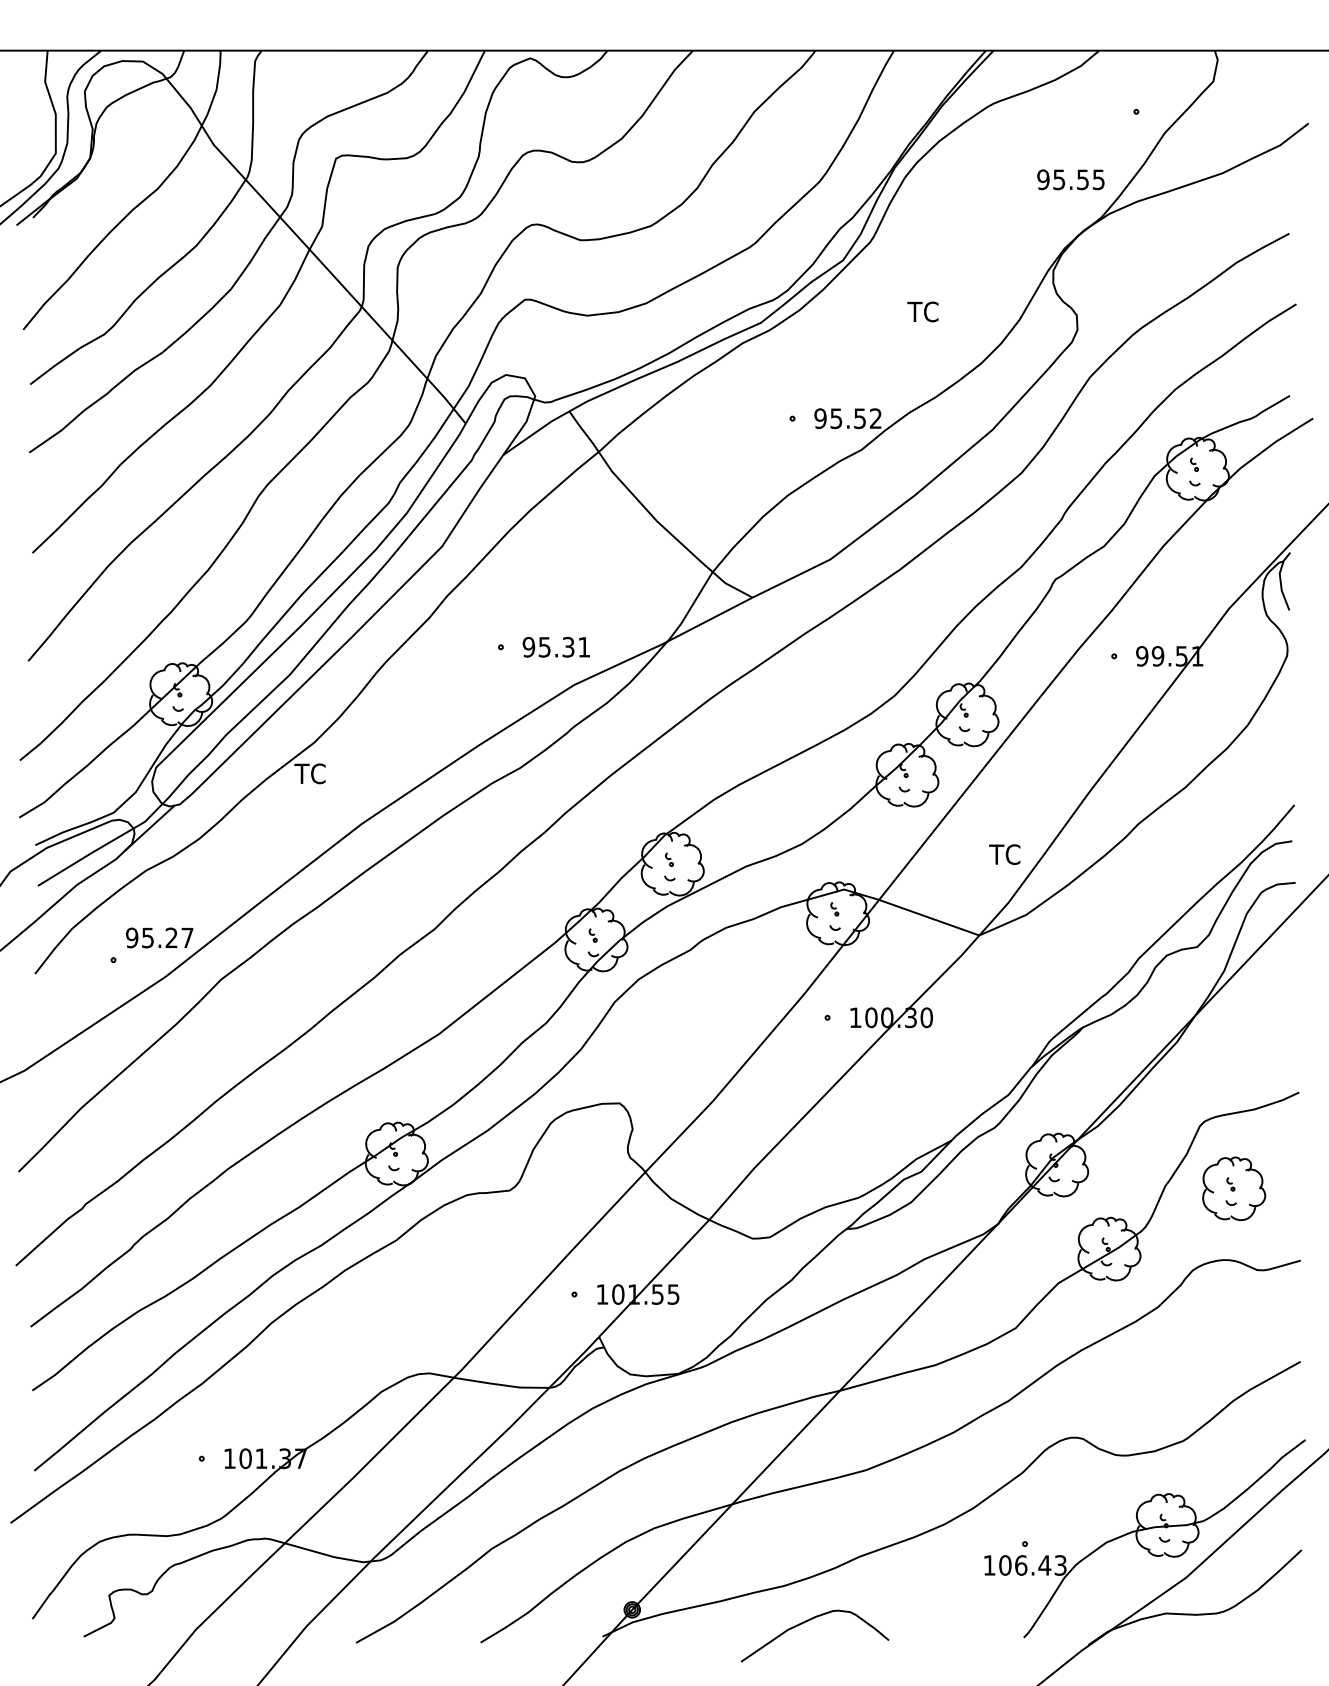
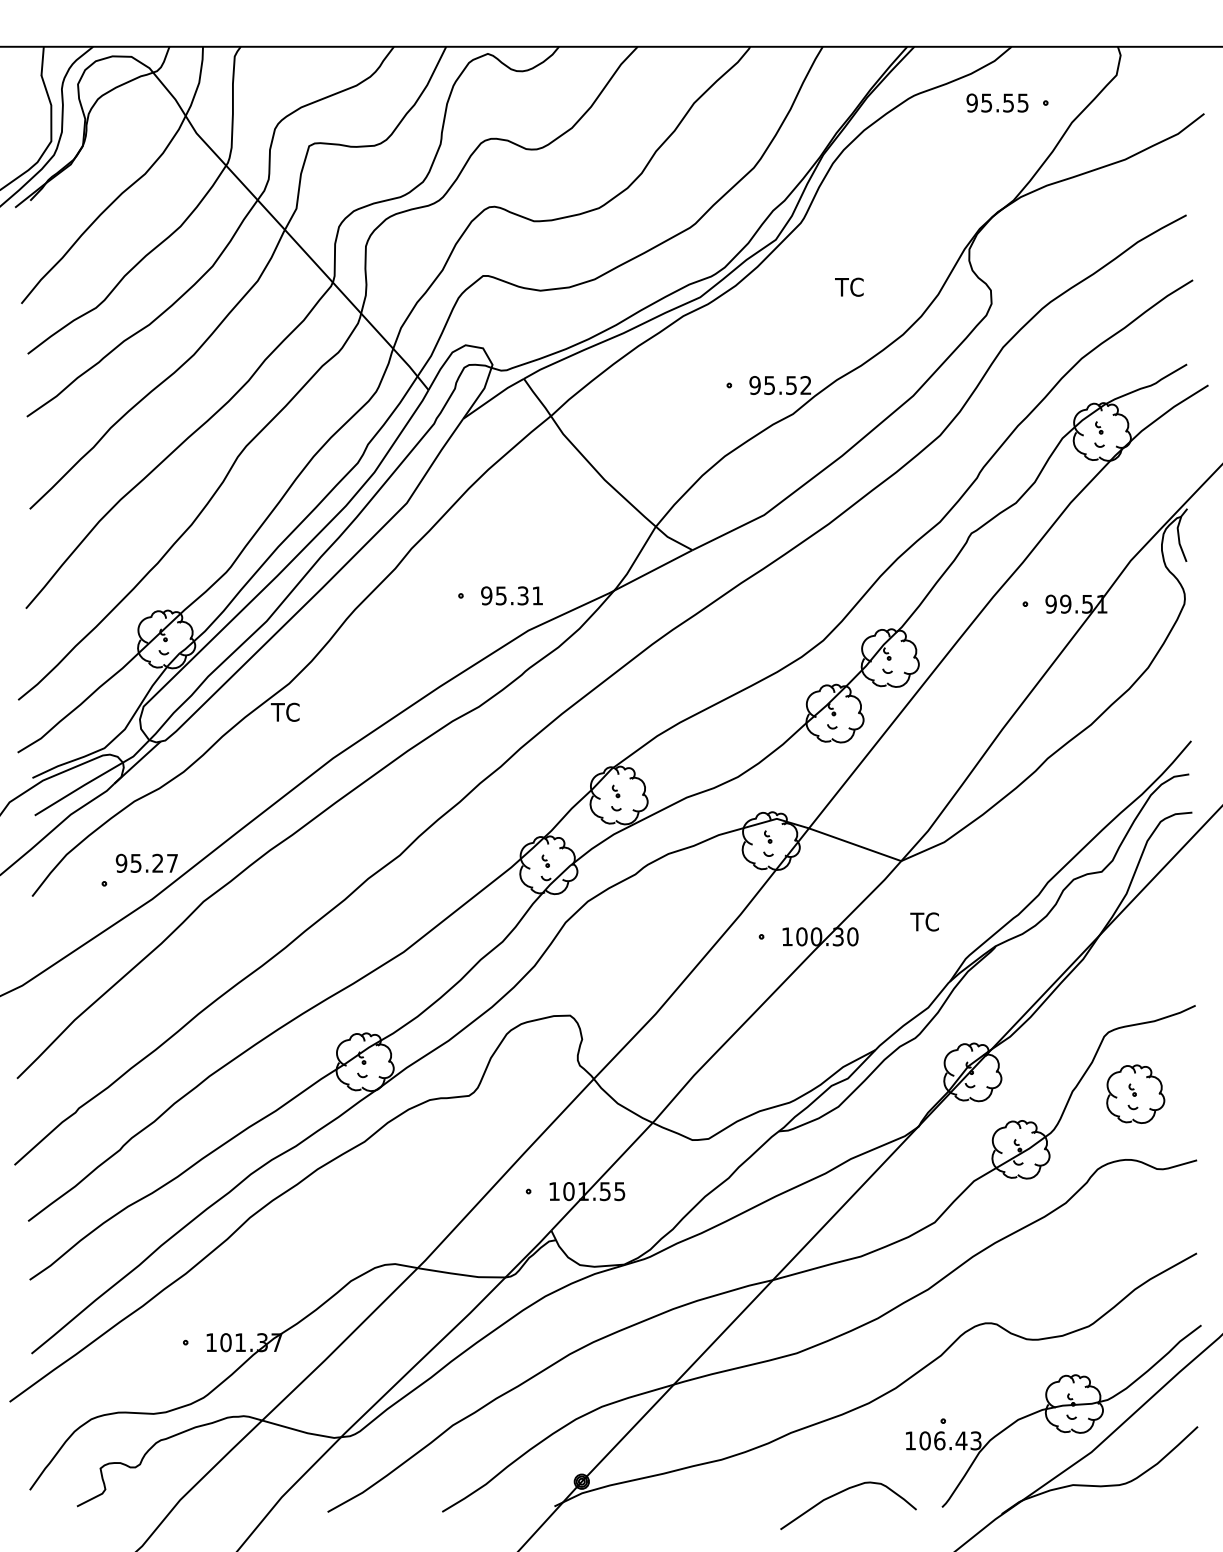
text: (1070, 179) -> (997, 102), moved
text: (1004, 854) -> (924, 921), moved
curve: (808, 1621) -> (842, 1492), moved

